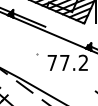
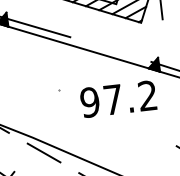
text: (52, 62) -> (90, 101), 77.2 -> 97.2

